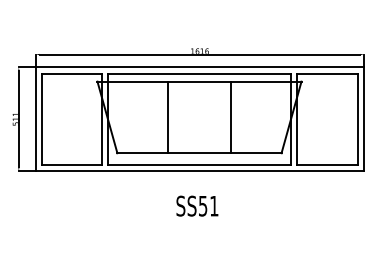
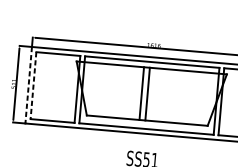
line: (167, 117) -> (141, 93), moved
line: (230, 117) -> (147, 94), moved
line: (35, 119) -> (28, 85), solid -> dashed
line: (42, 119) -> (33, 85), solid -> dashed

